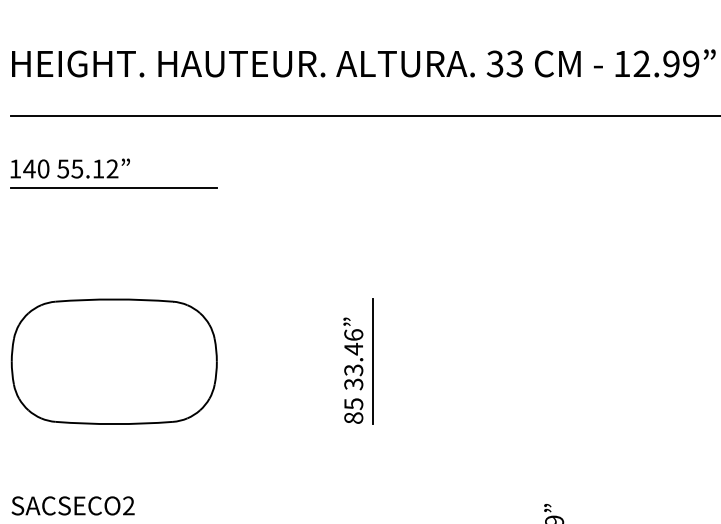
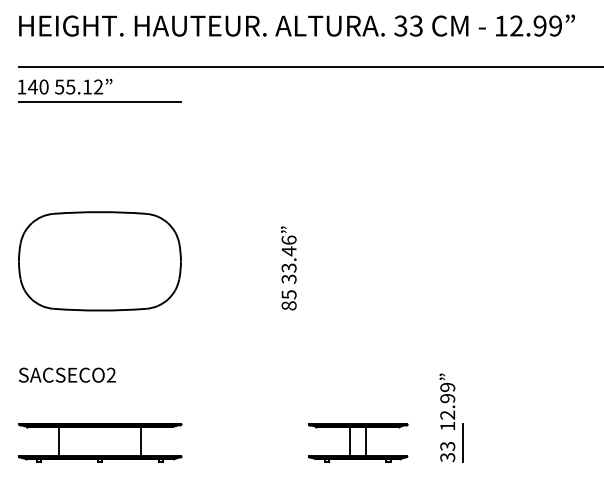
part: (113, 173) -> (99, 90), moved
line: (373, 360) -> (304, 260), removed

